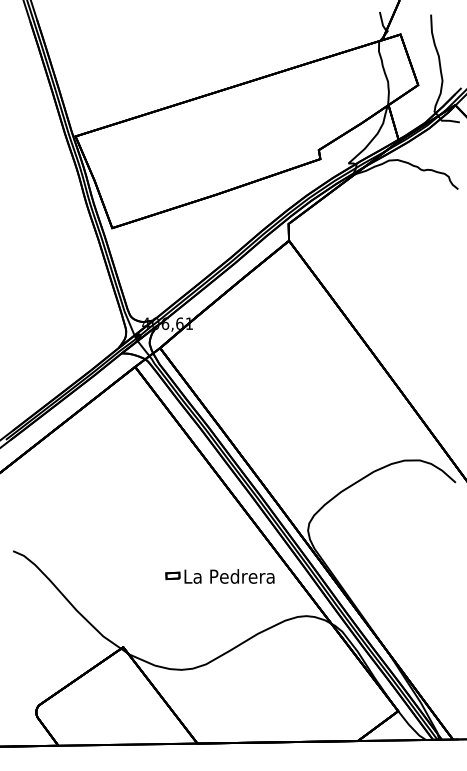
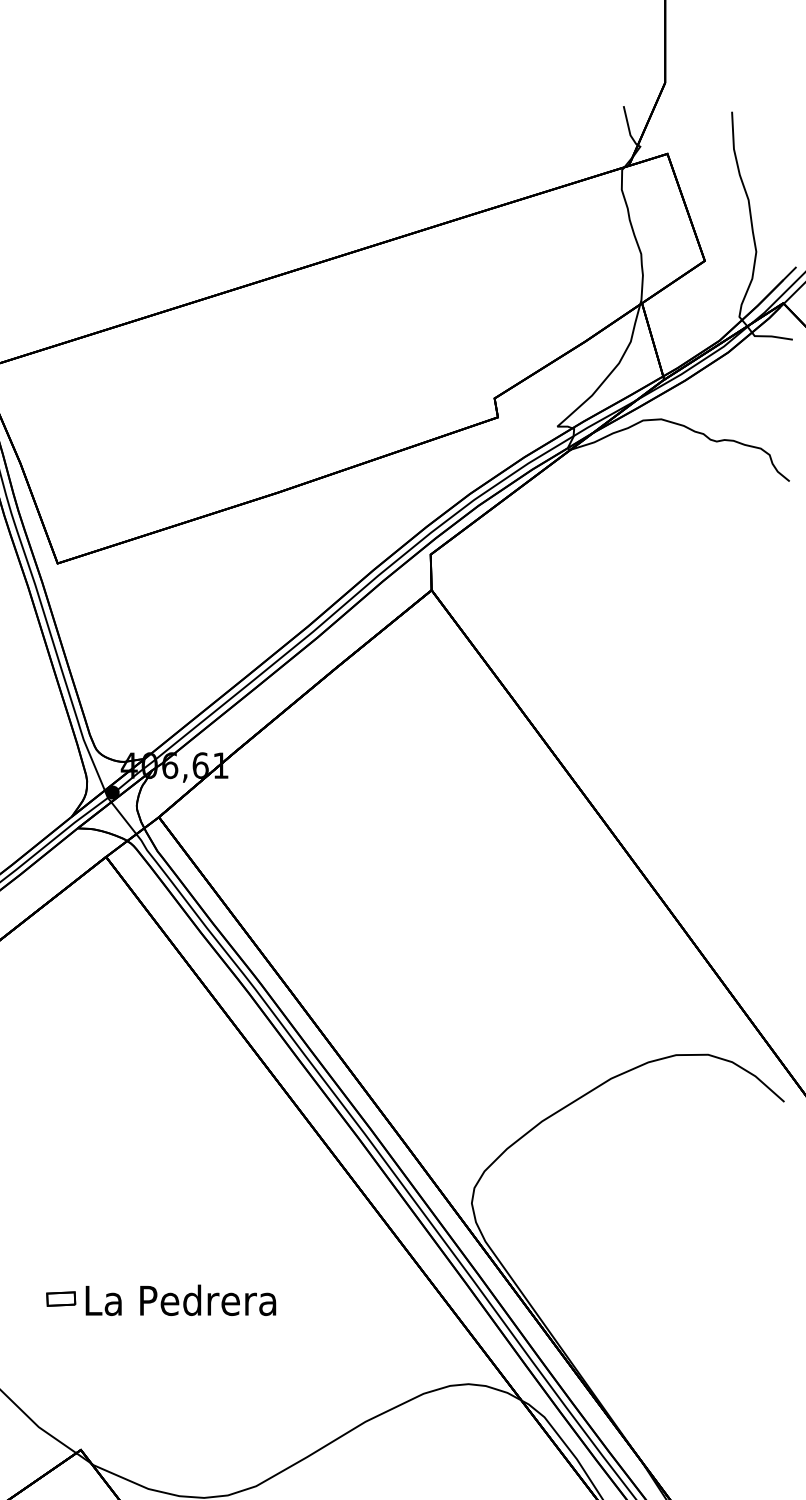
part: (219, 576) -> (159, 1300), moved

